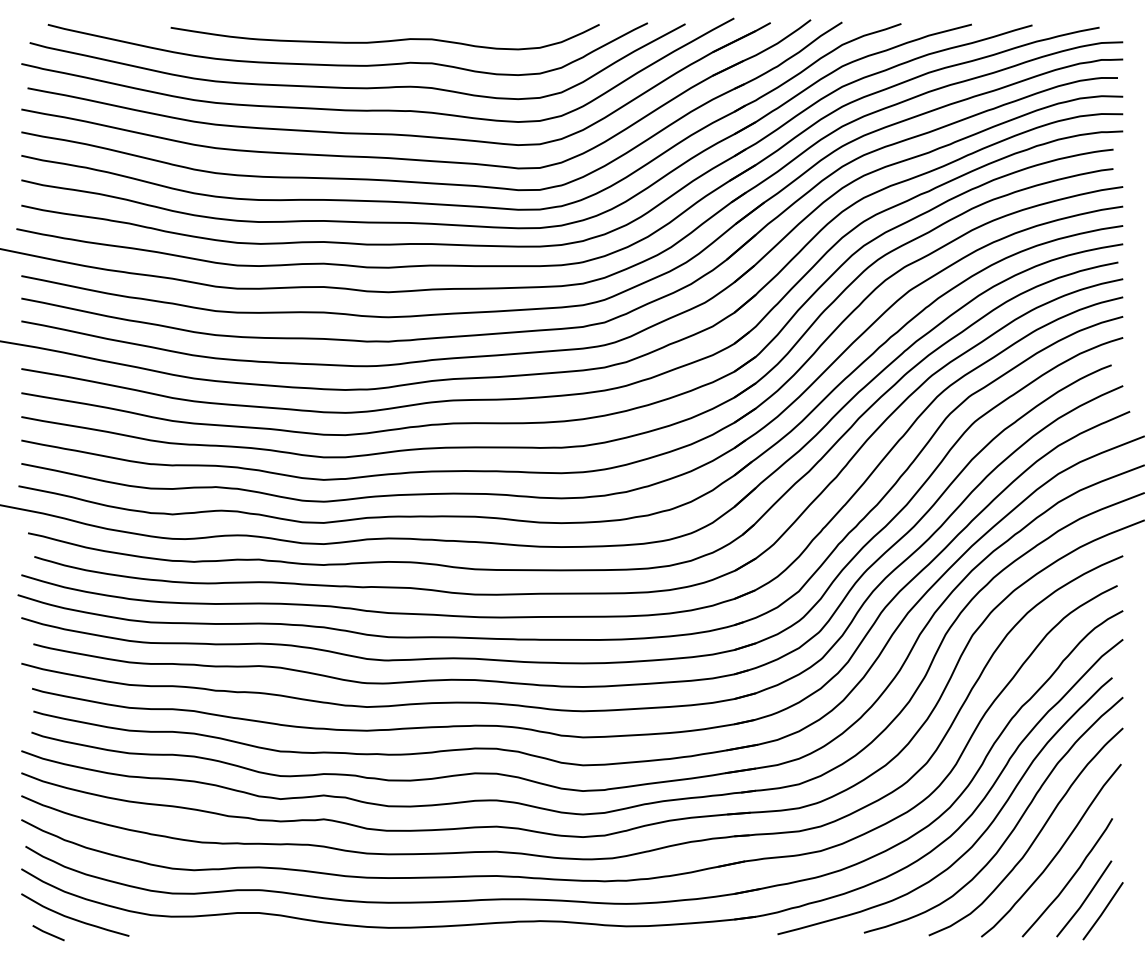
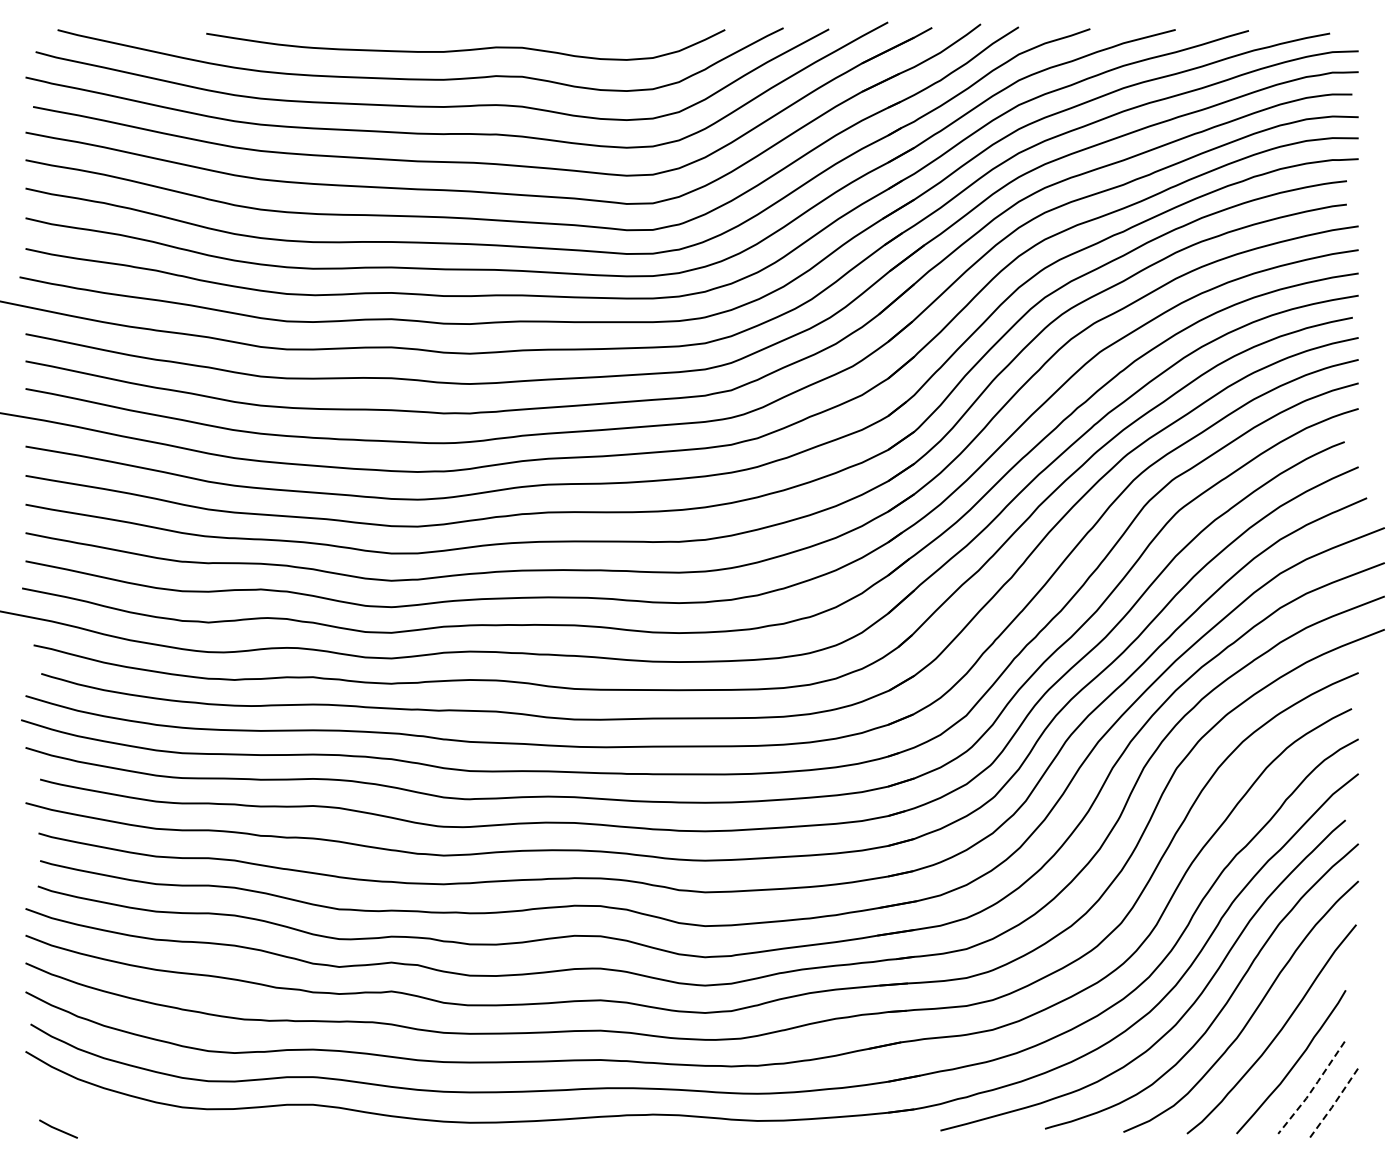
line: (1085, 899) -> (1313, 1088), solid -> dashed
line: (1104, 911) -> (1335, 1102), solid -> dashed
curve: (74, 918) -> (89, 1111), removed

